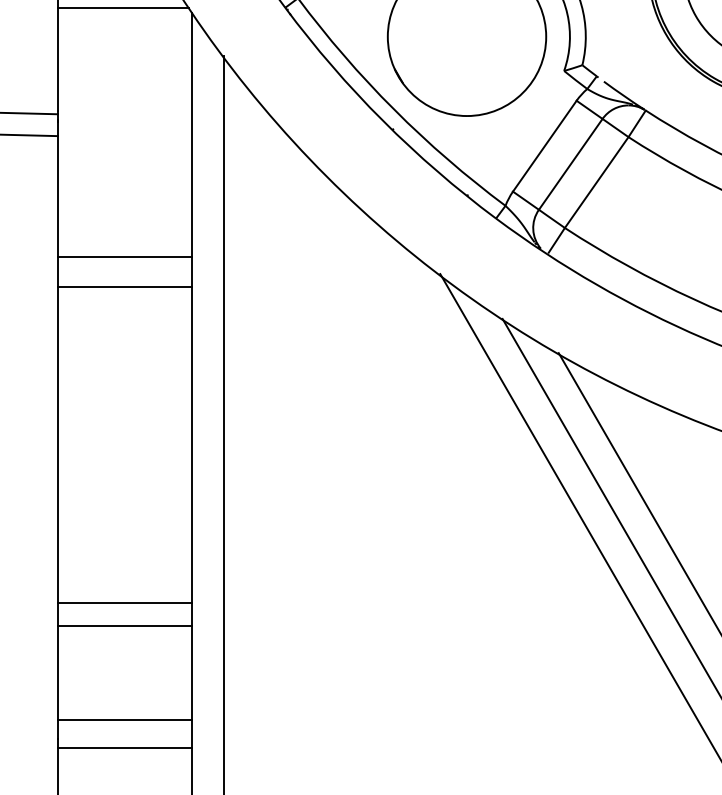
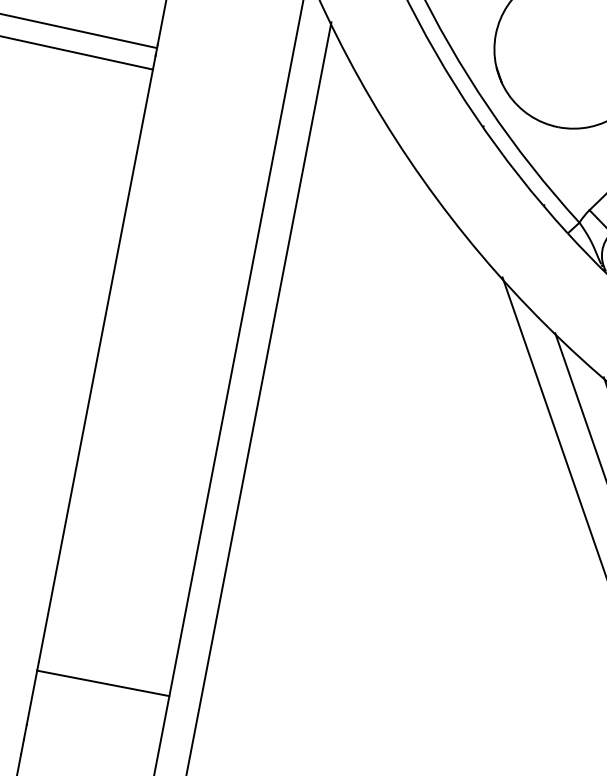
line: (124, 256) -> (195, 200), removed
line: (124, 286) -> (190, 229), removed
line: (124, 603) -> (130, 541), removed
line: (124, 626) -> (125, 563), removed
line: (124, 720) -> (108, 656), removed

